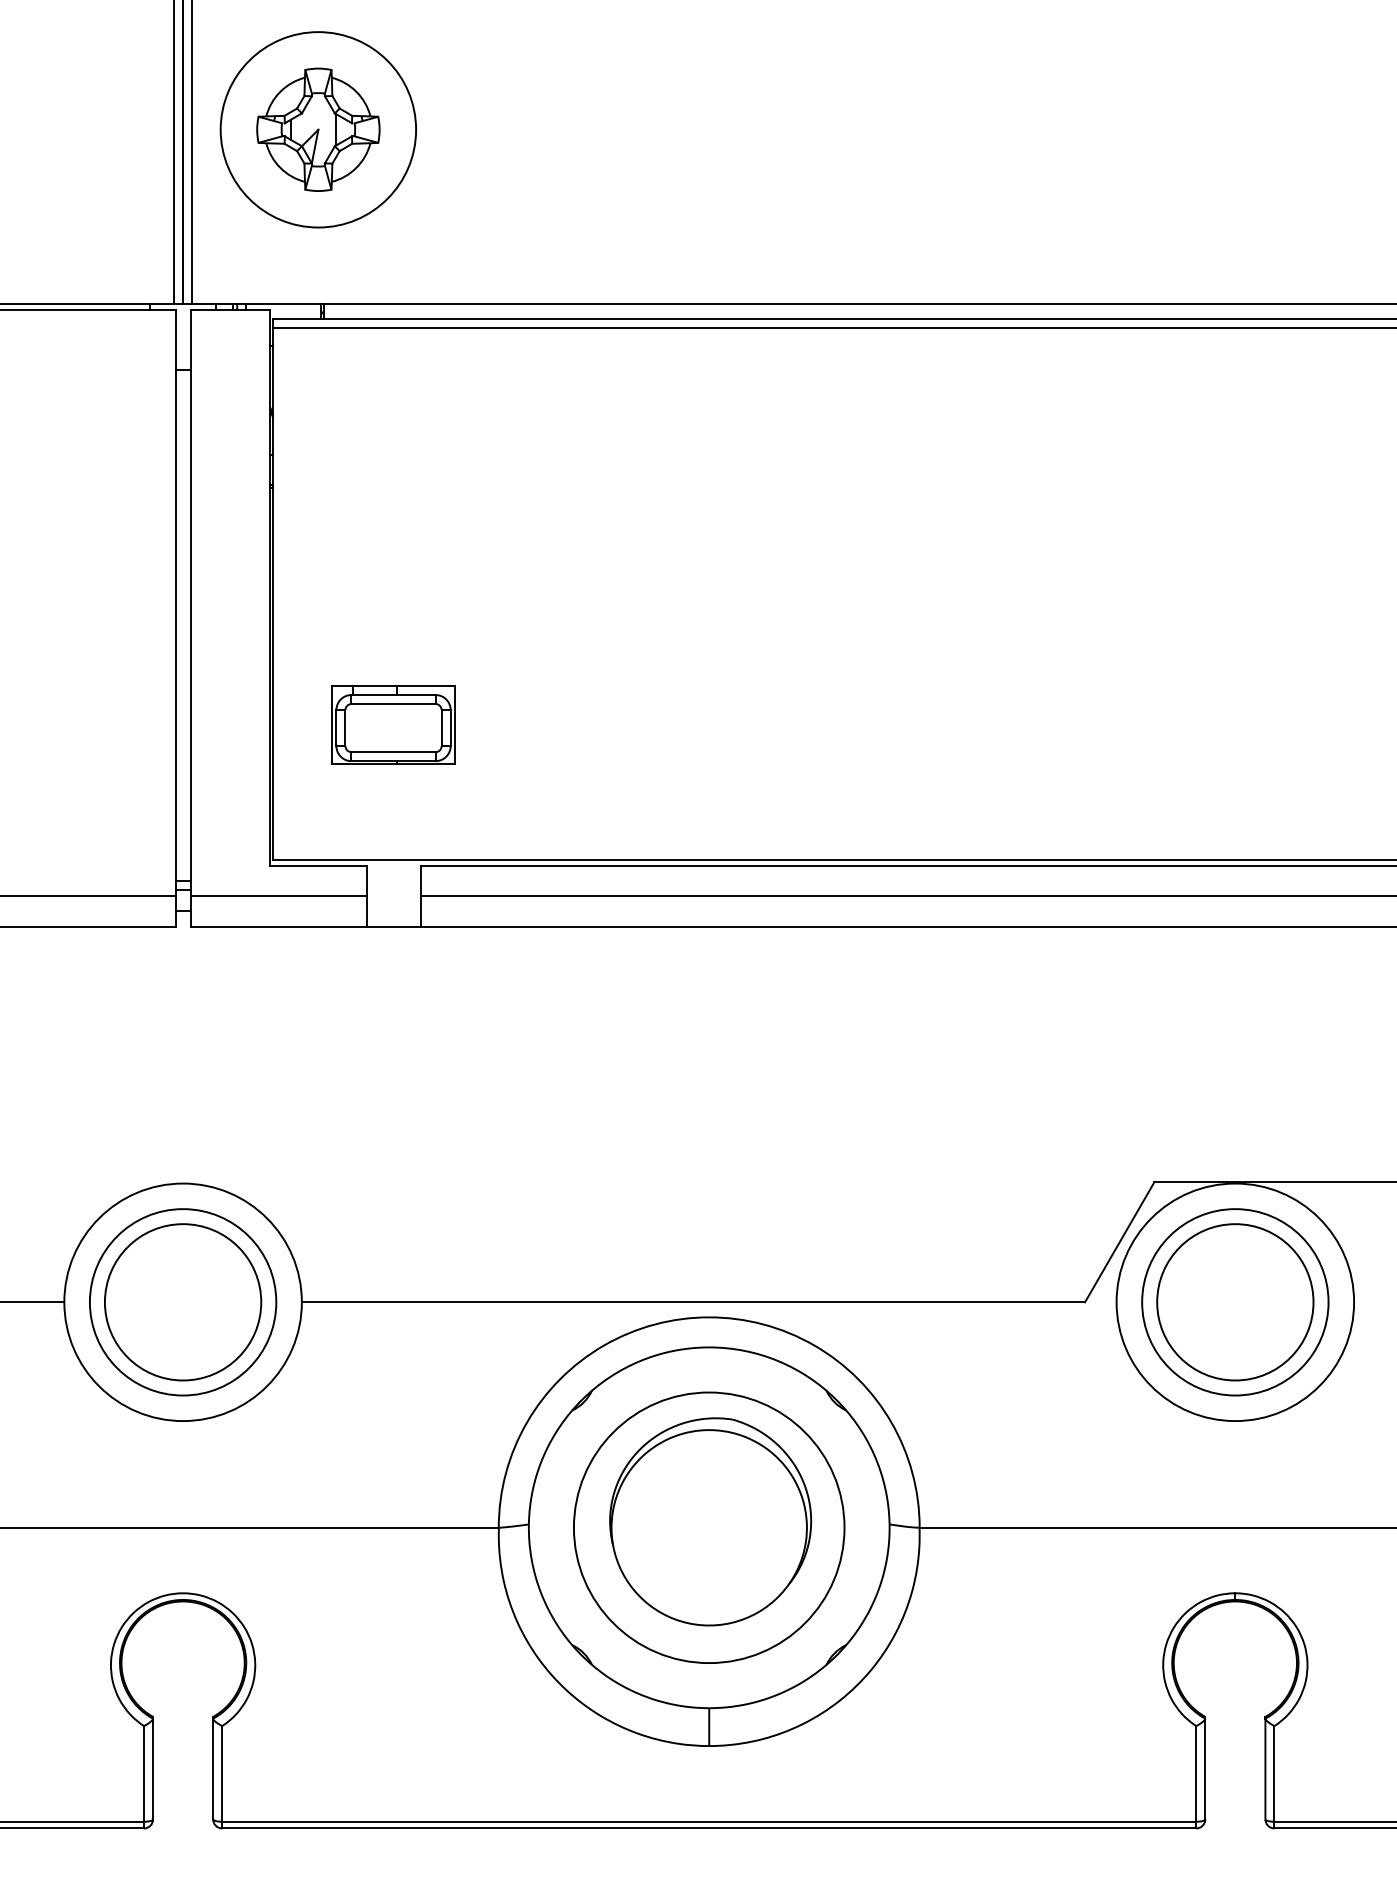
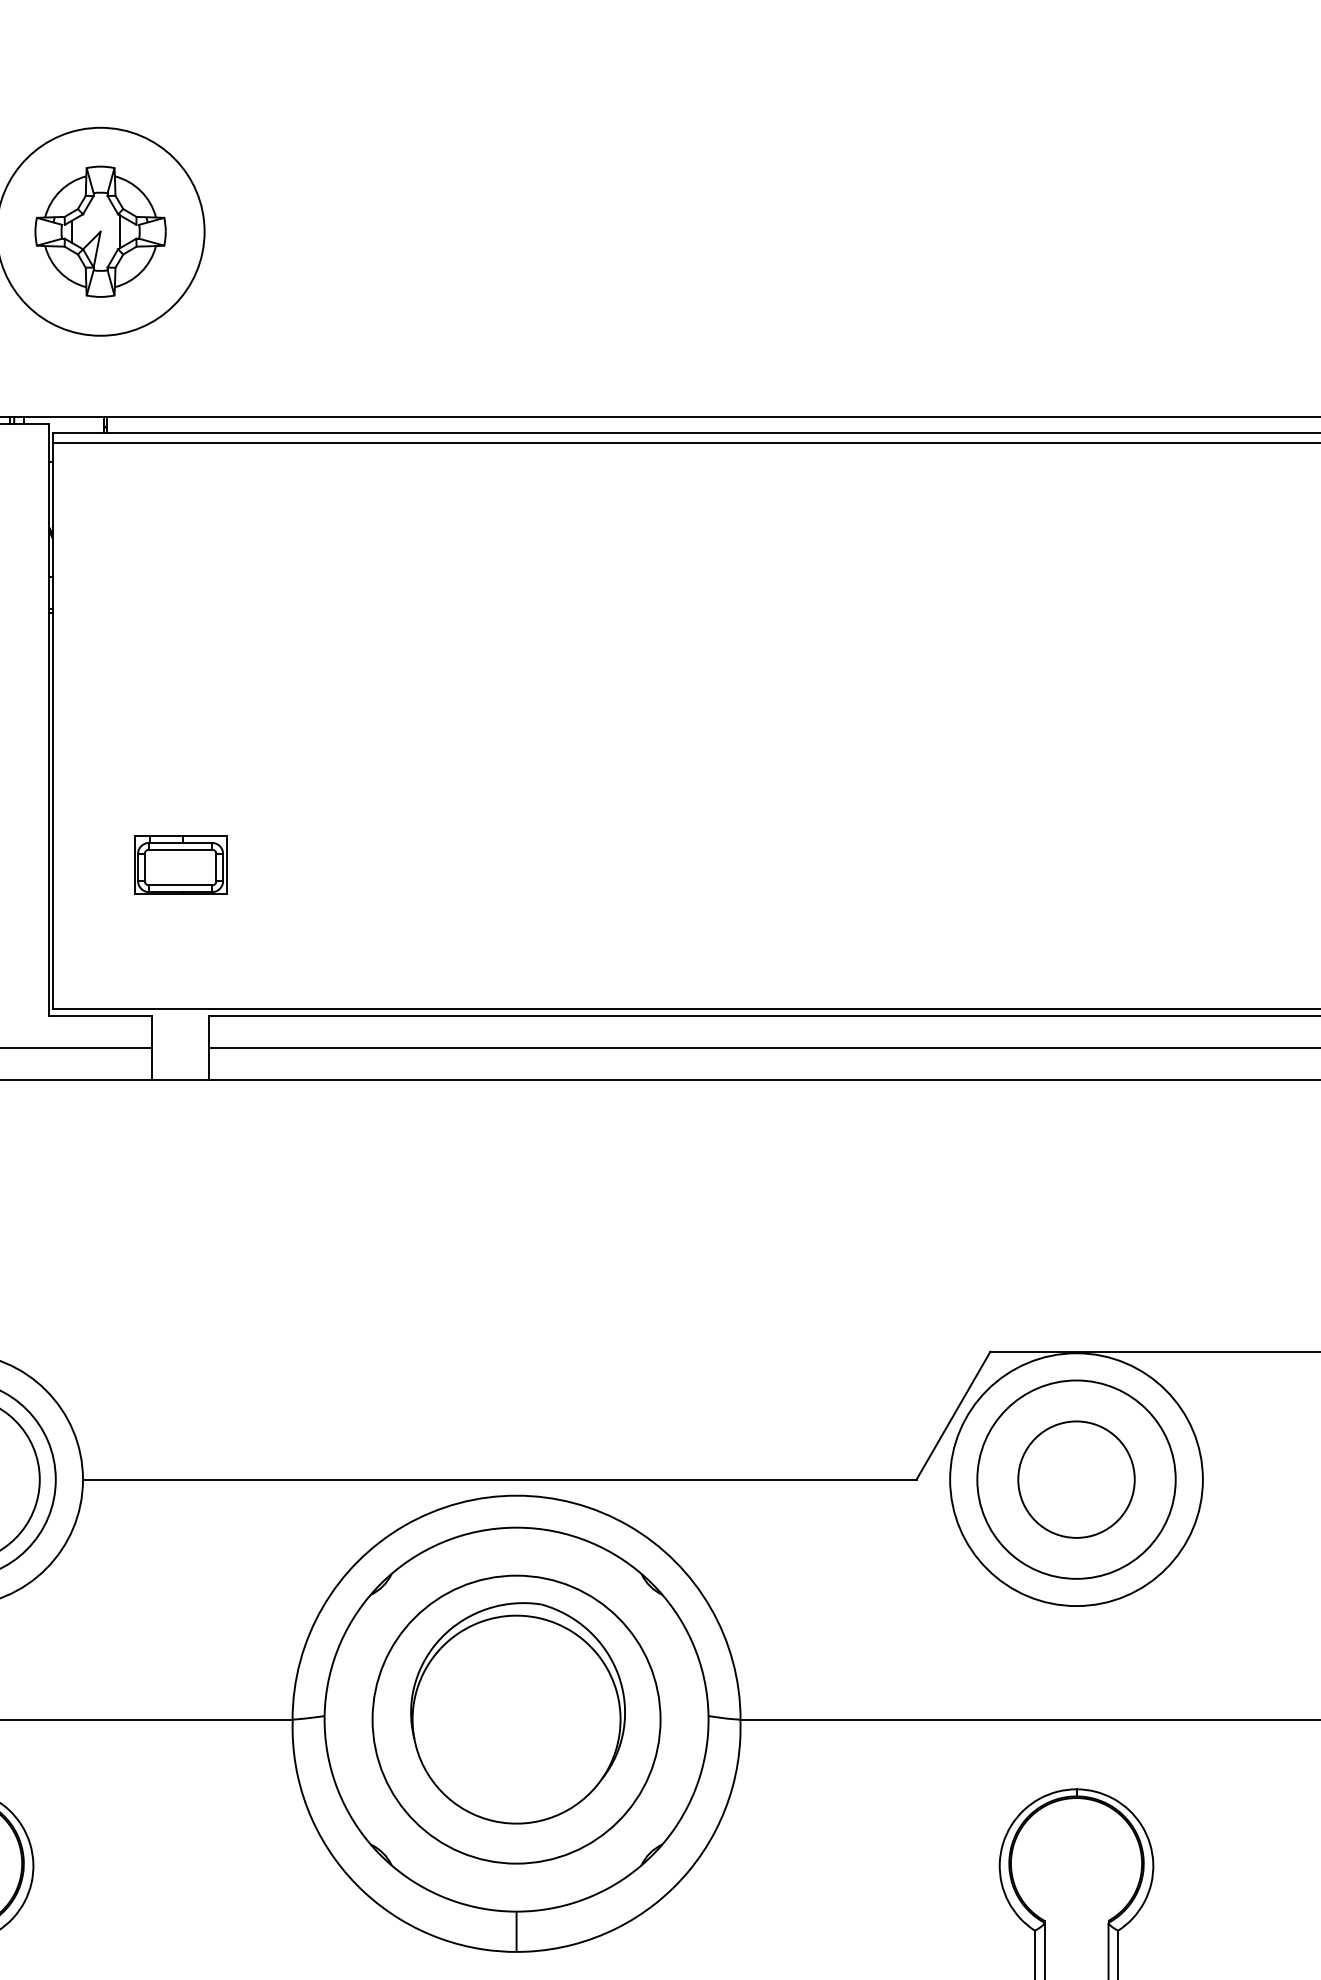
part: (393, 724) -> (180, 864), size x0.7
circle: (1235, 1302) -> (1076, 1479), size x0.7

